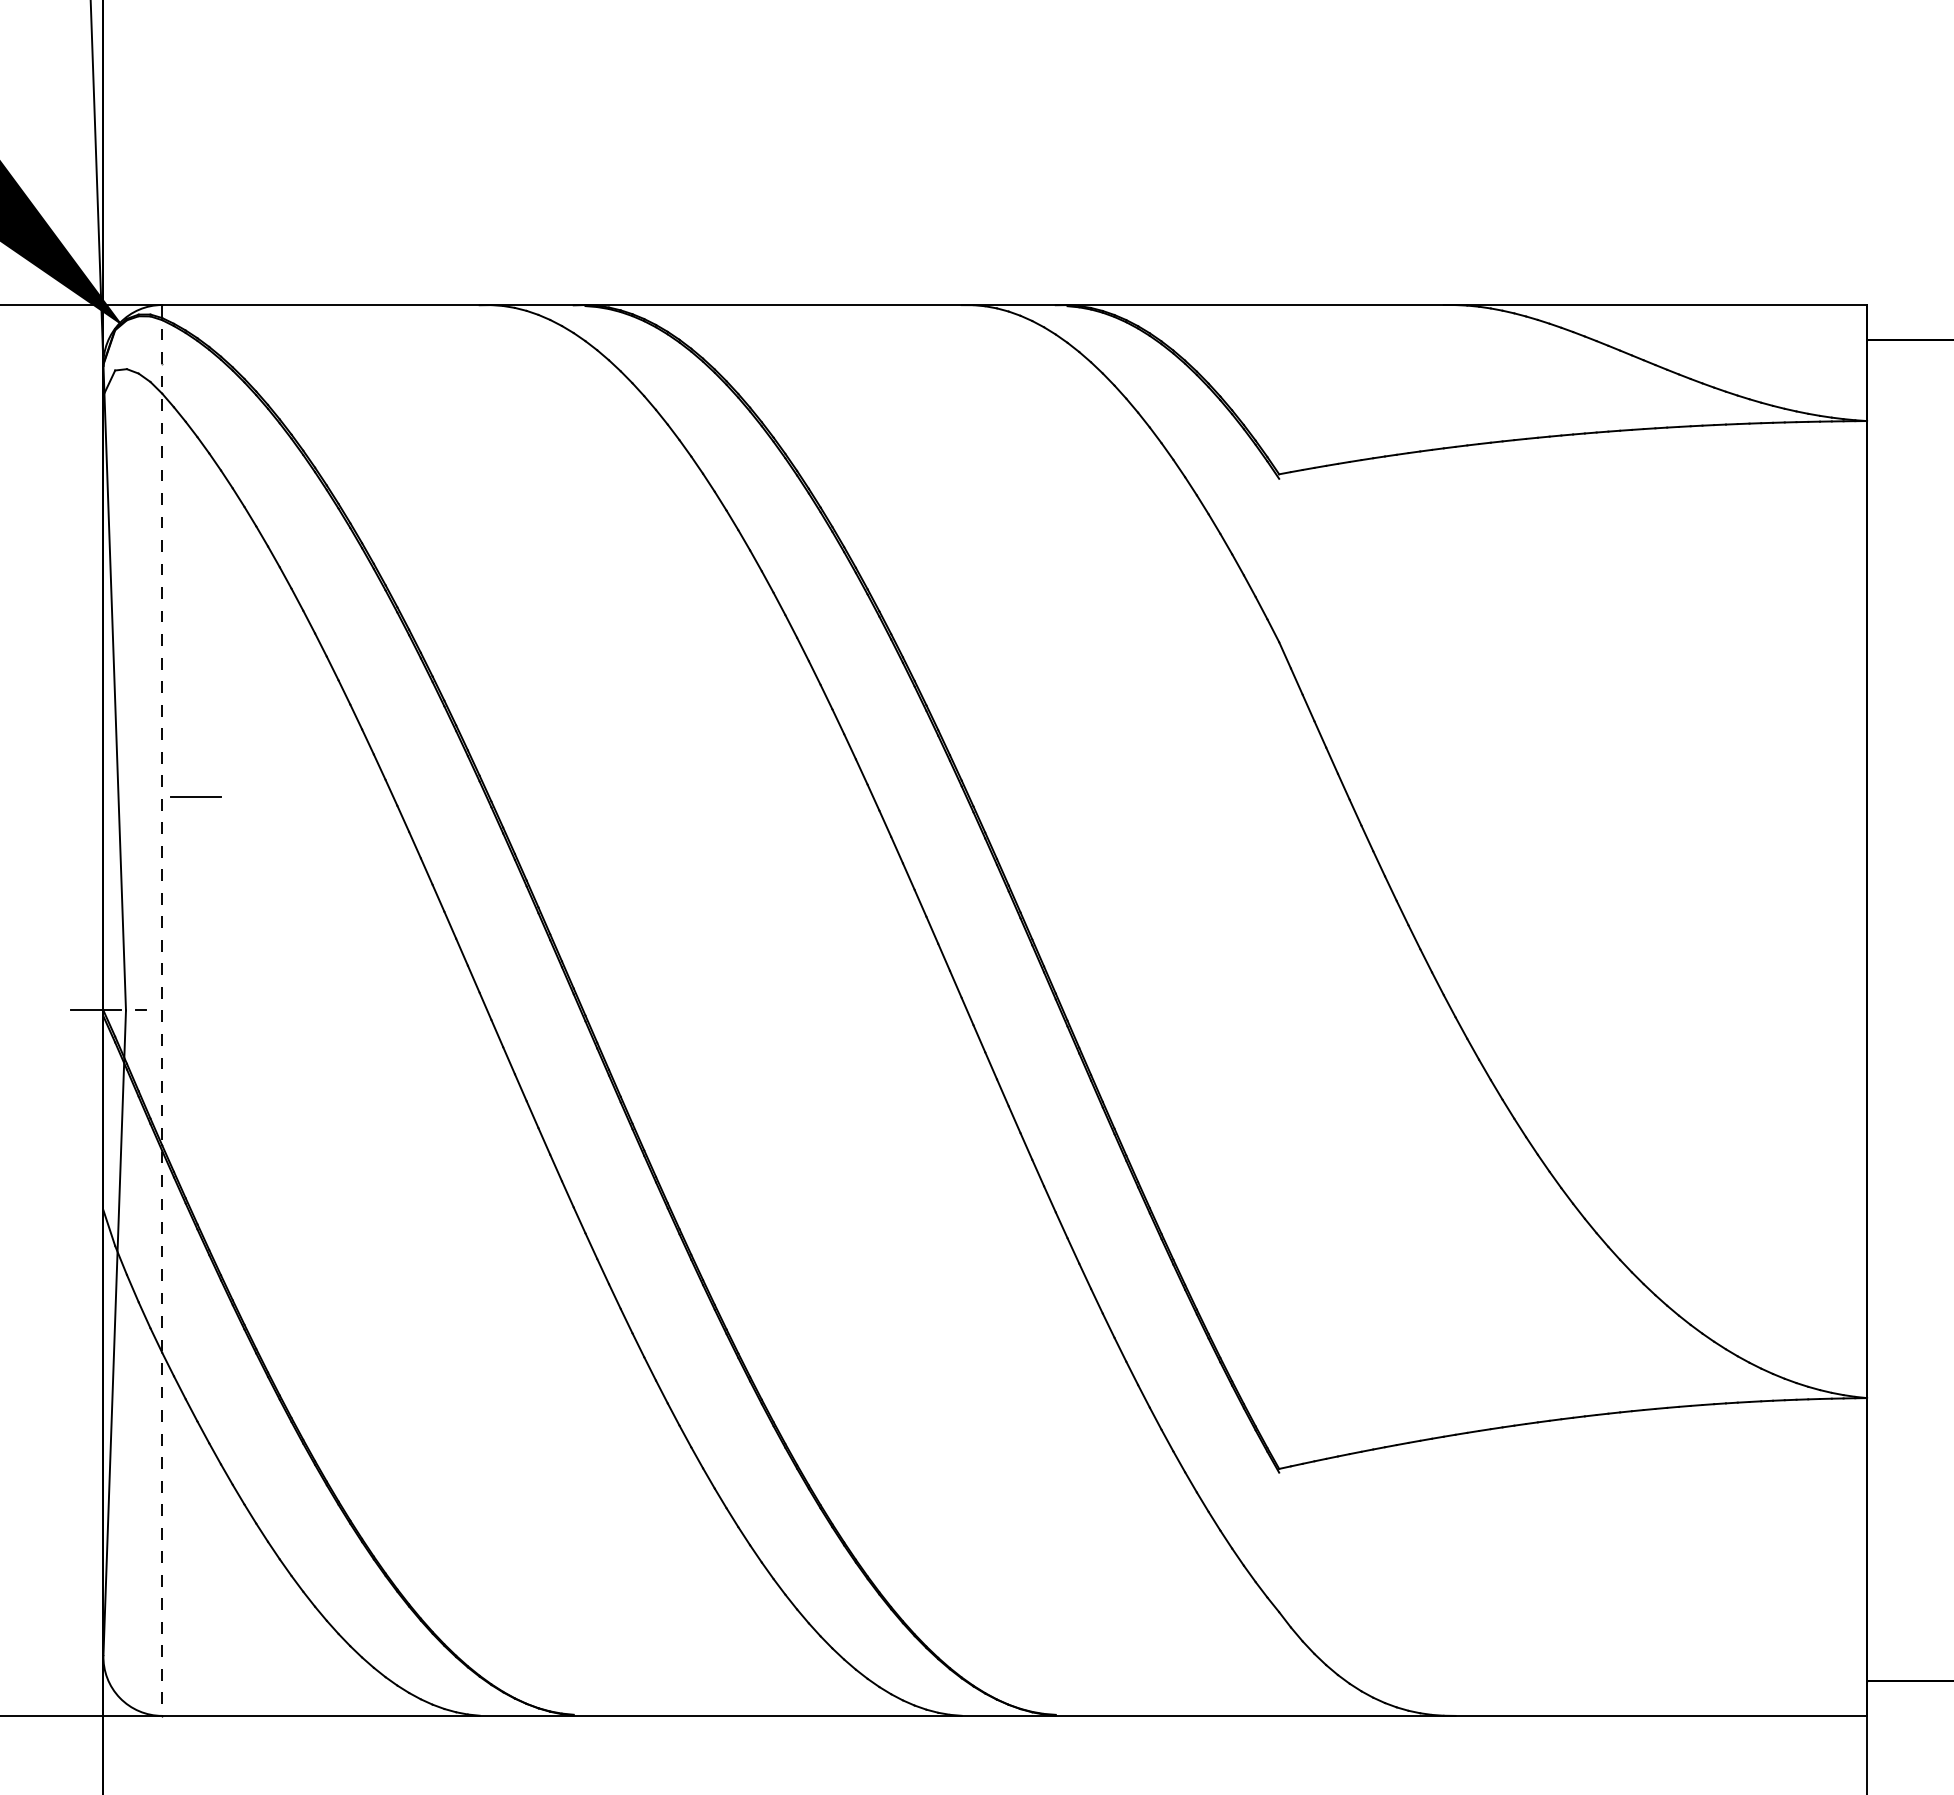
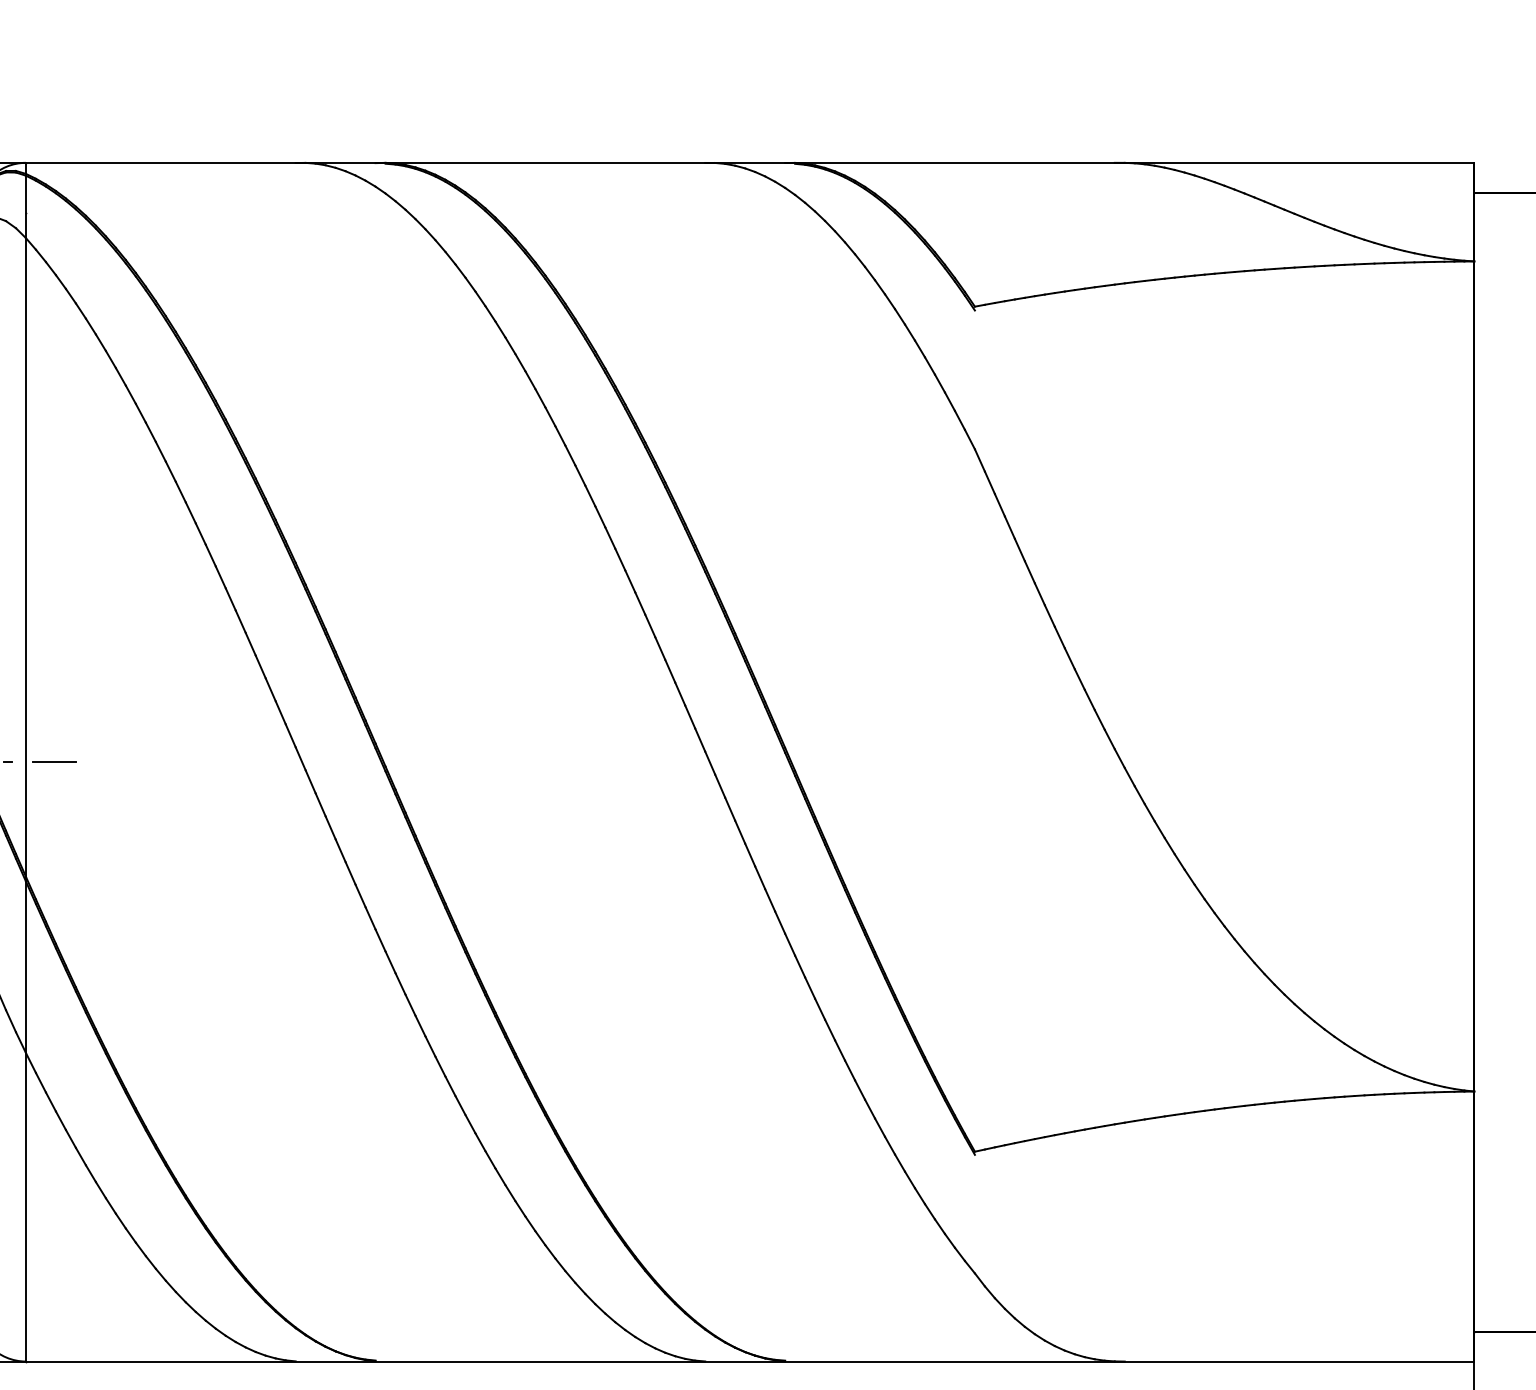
line: (195, 796) -> (54, 761), moved
line: (162, 1010) -> (26, 762), dashed -> solid

